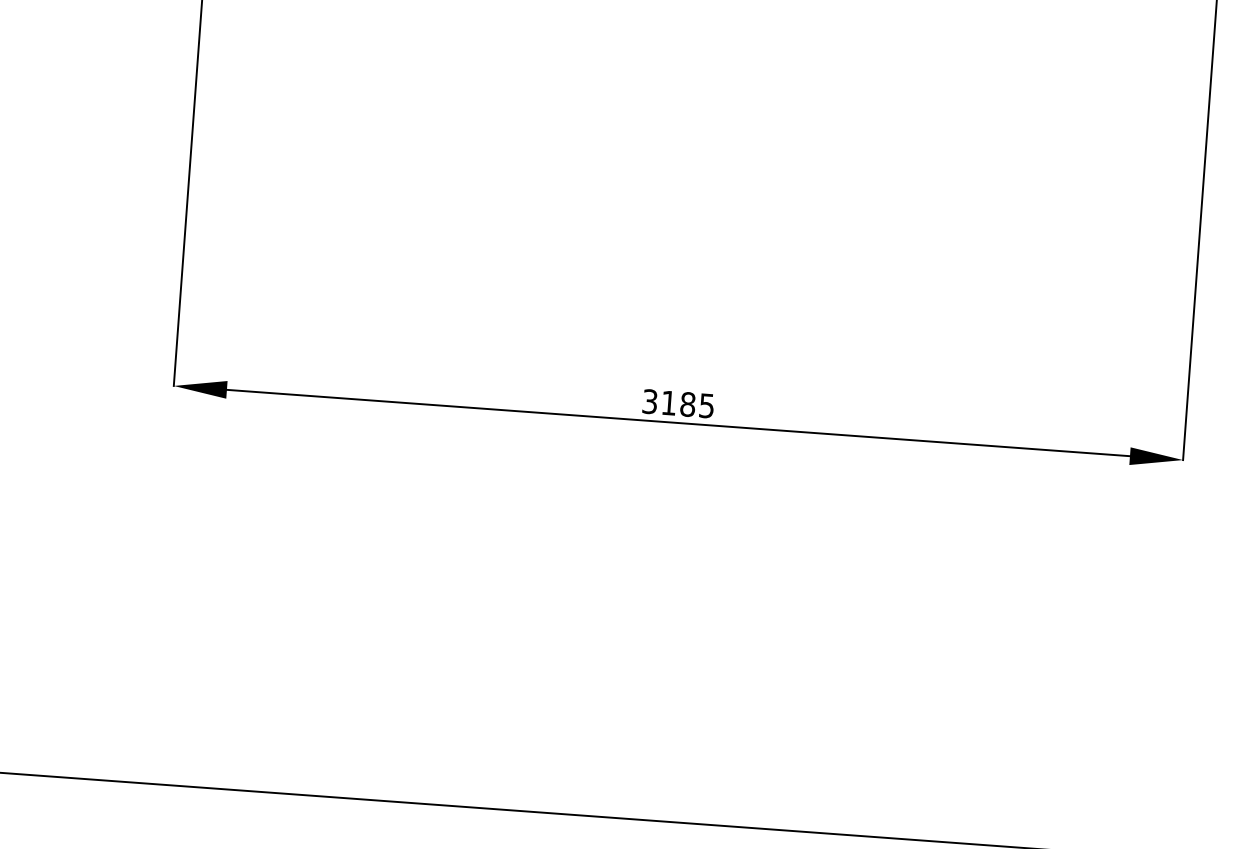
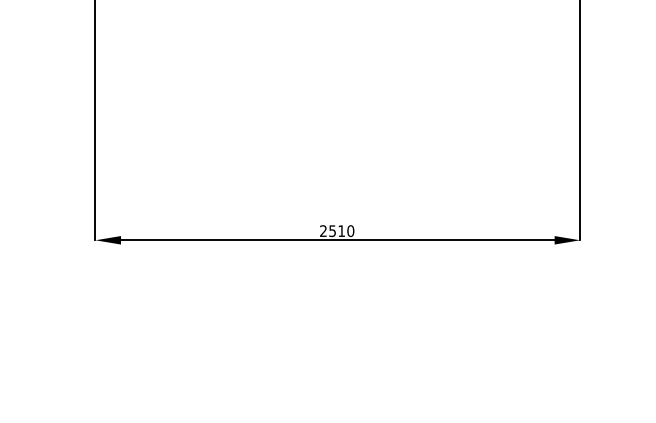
text: (679, 404) -> (337, 231), 3185 -> 2510

